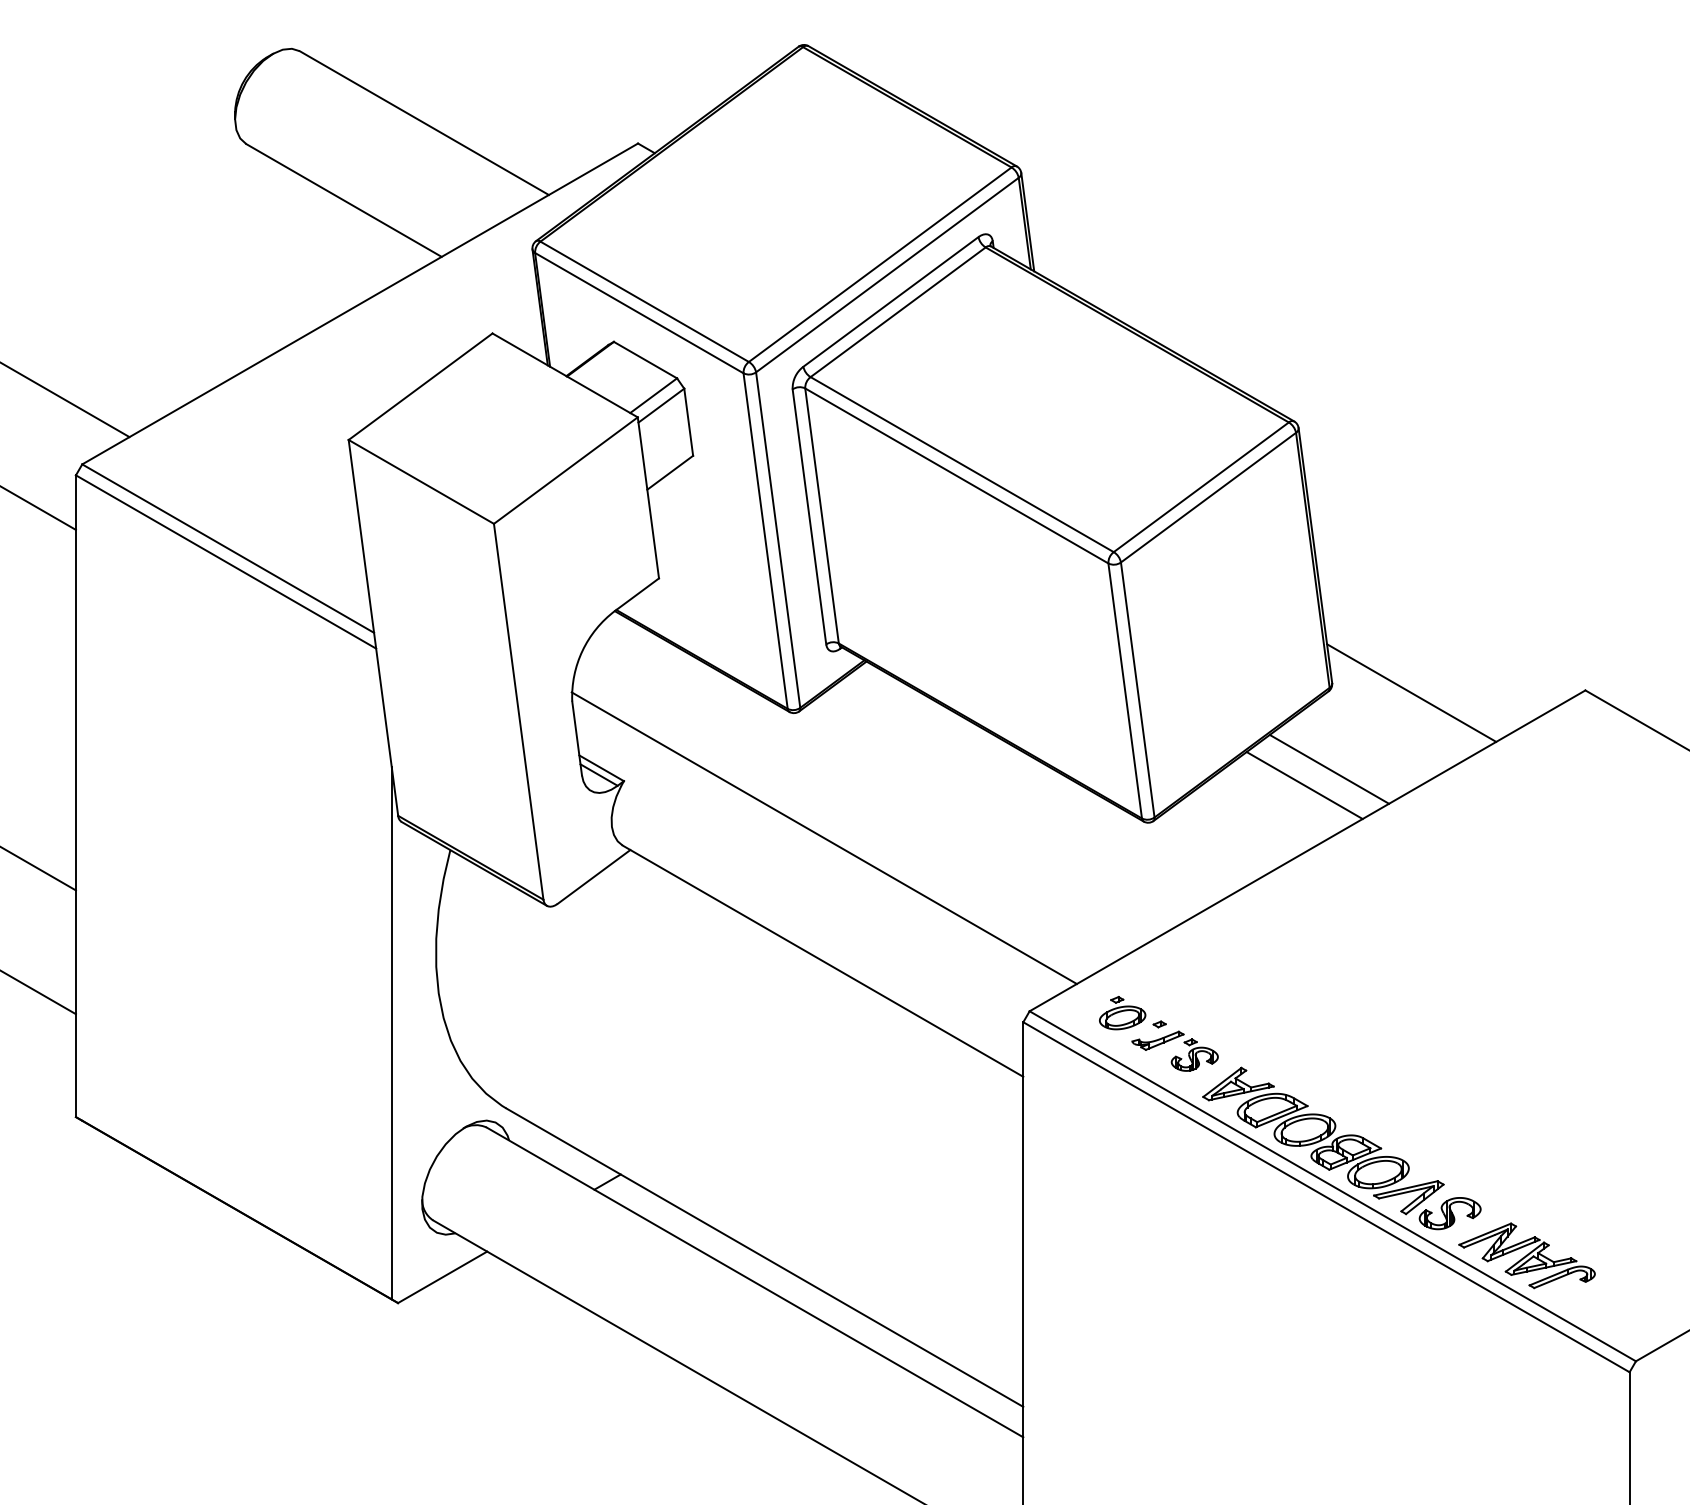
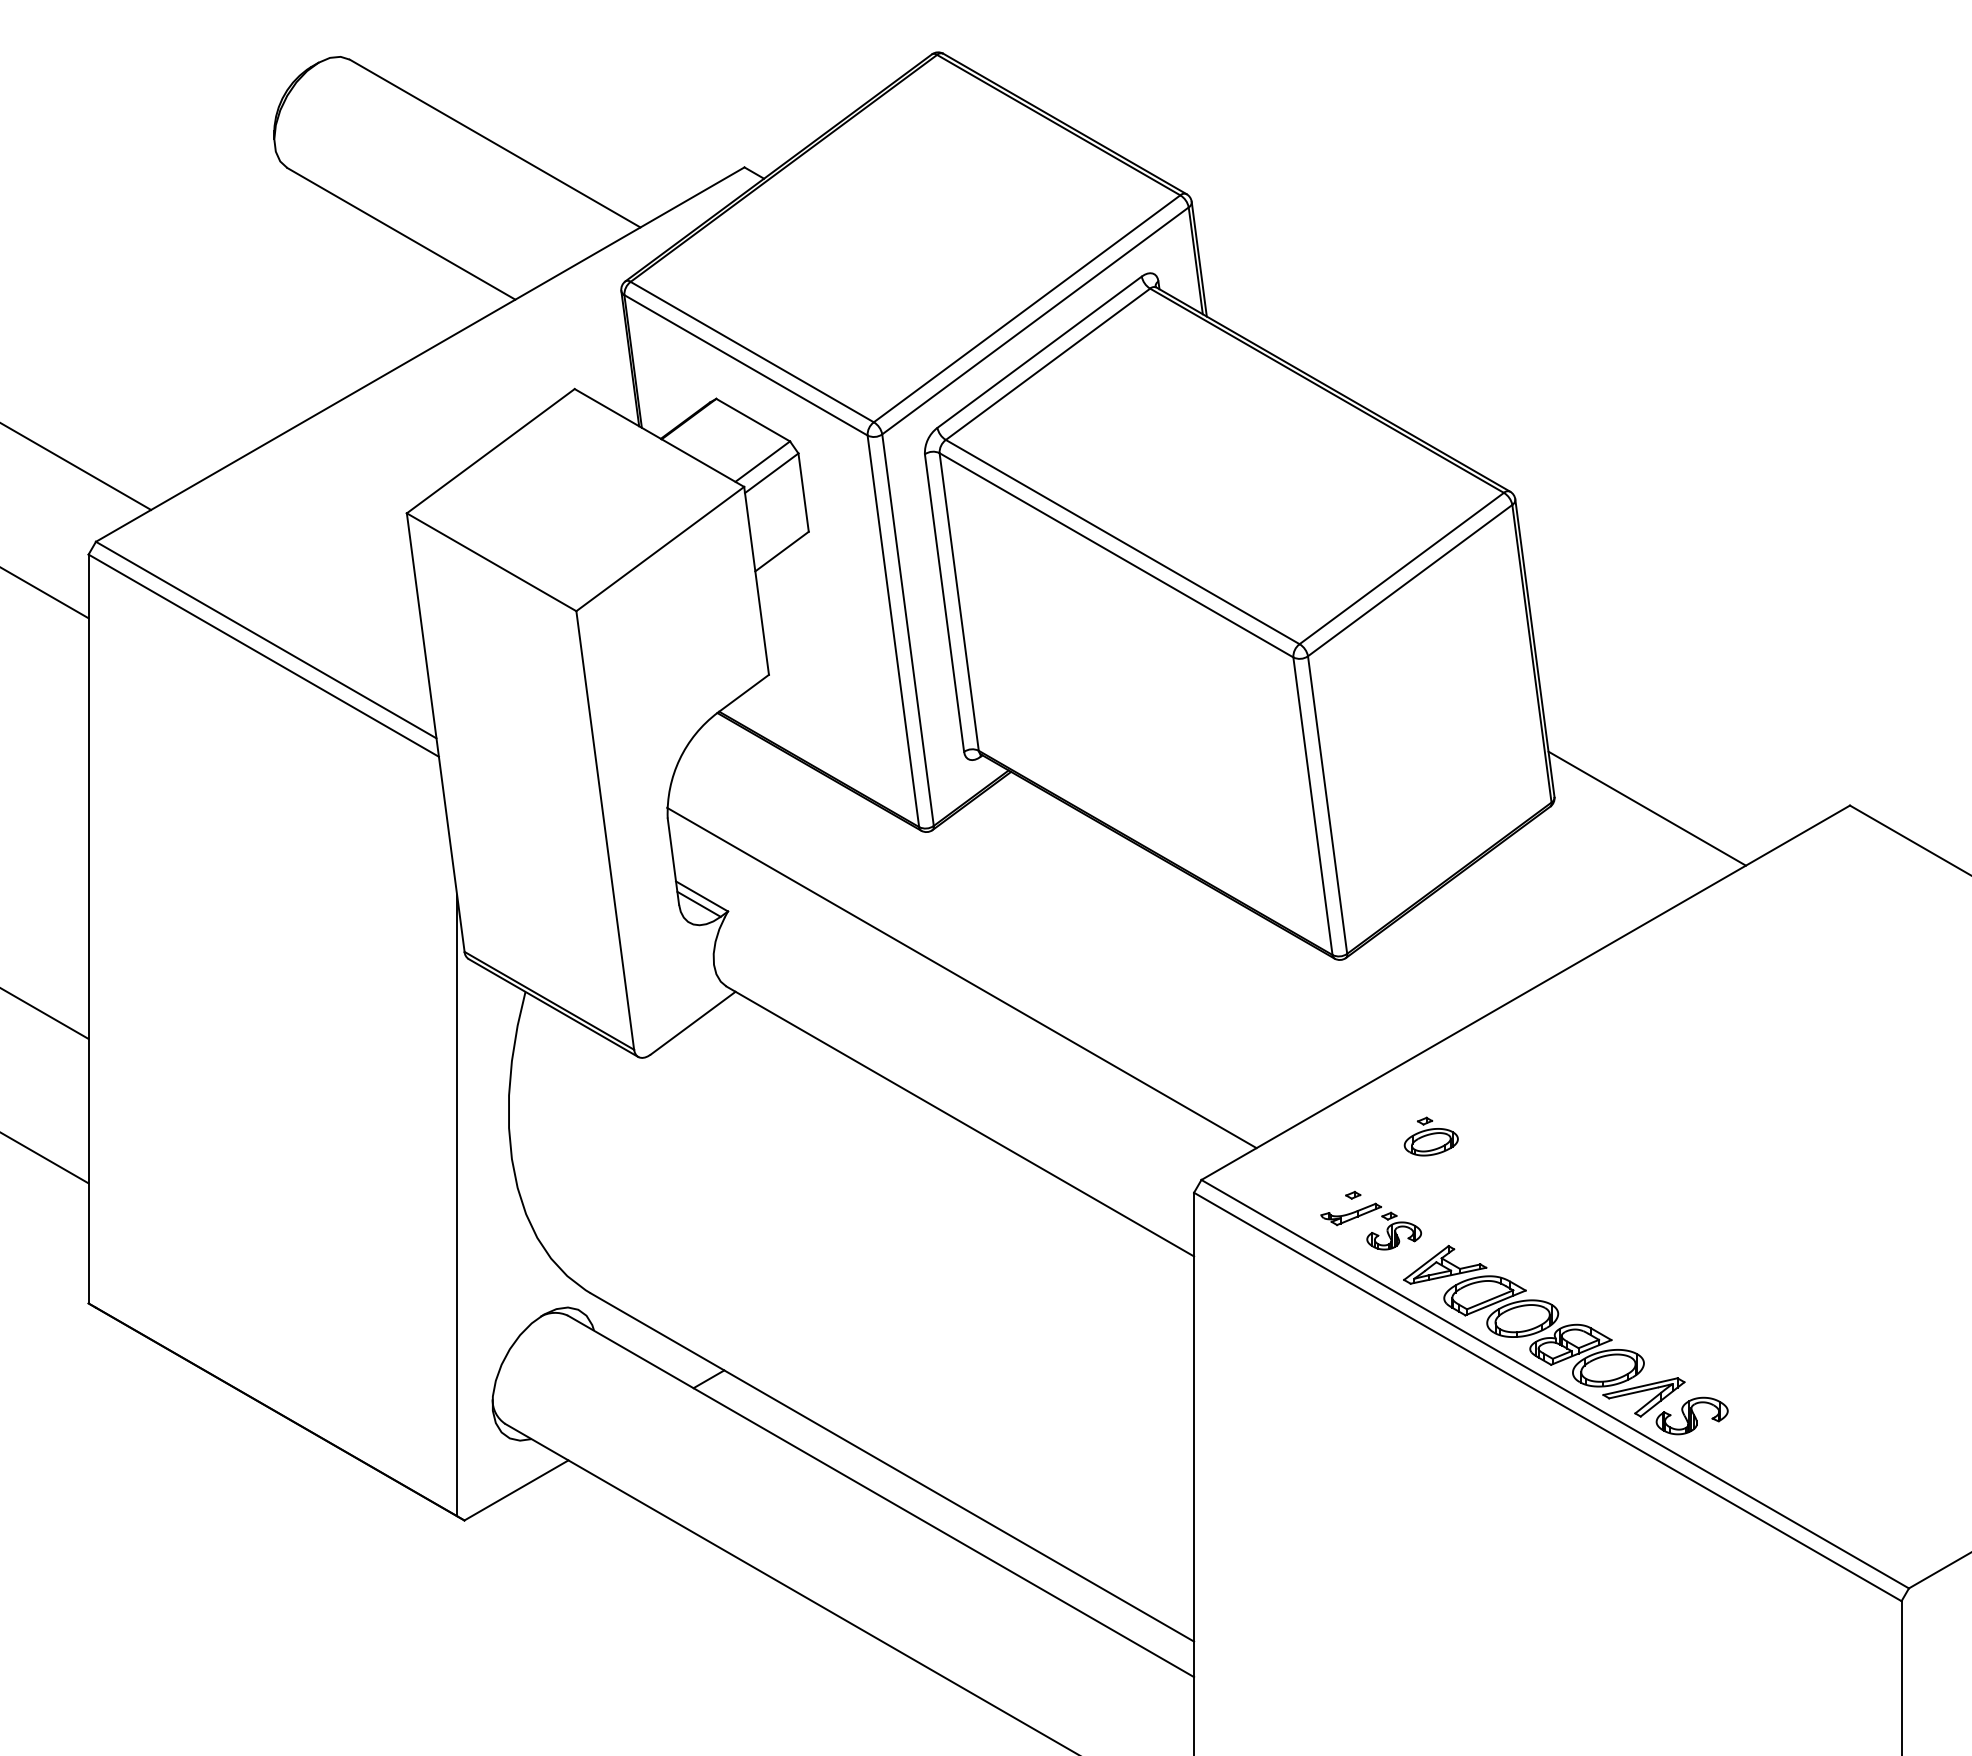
line: (1329, 768) -> (1551, 896), removed
line: (1304, 785) -> (1522, 916), removed
part: (1122, 1013) -> (1431, 1137), moved
part: (1526, 1255) -> (1781, 1464), removed

